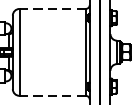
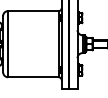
line: (51, 9) -> (32, 11), dashed -> solid
line: (51, 96) -> (32, 77), dashed -> solid

